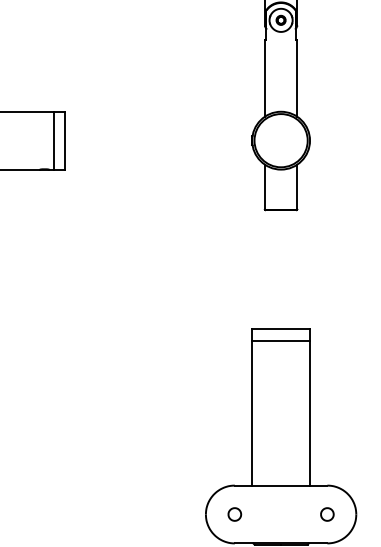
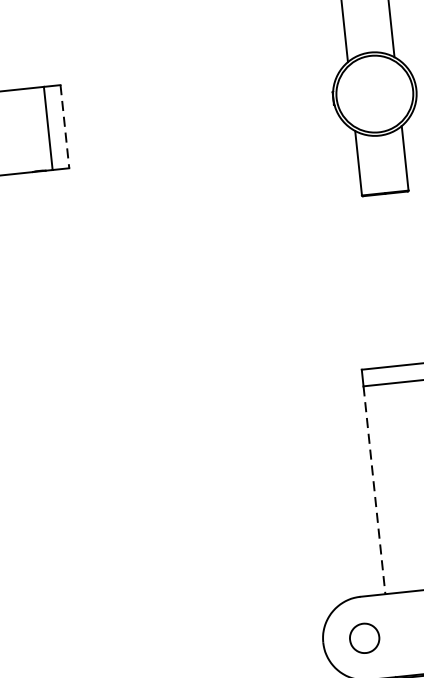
line: (65, 140) -> (64, 126), solid -> dashed
line: (252, 413) -> (374, 490), solid -> dashed
part: (234, 514) -> (364, 638), size x1.6

